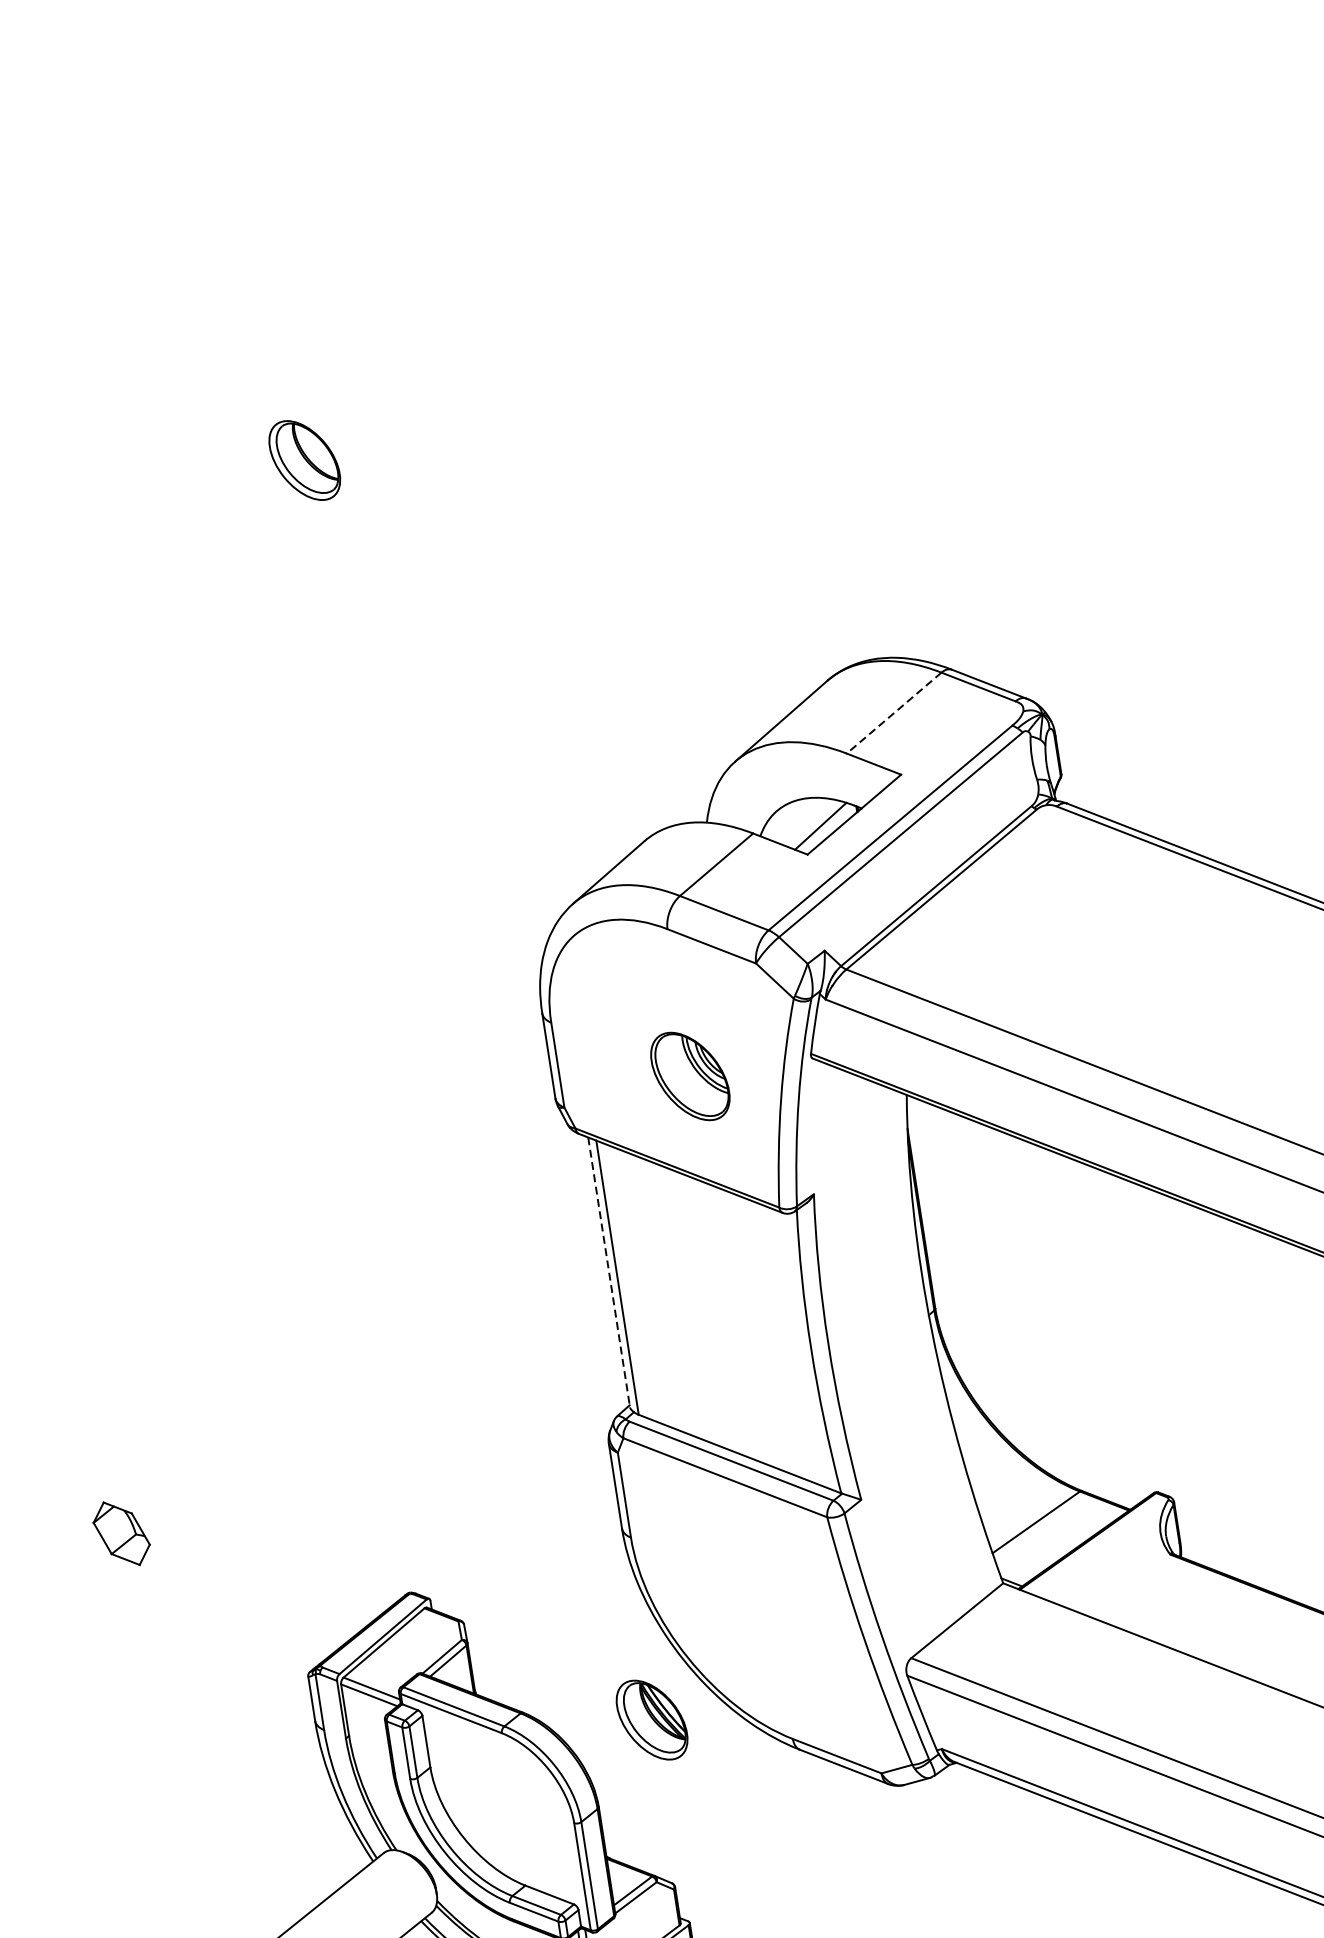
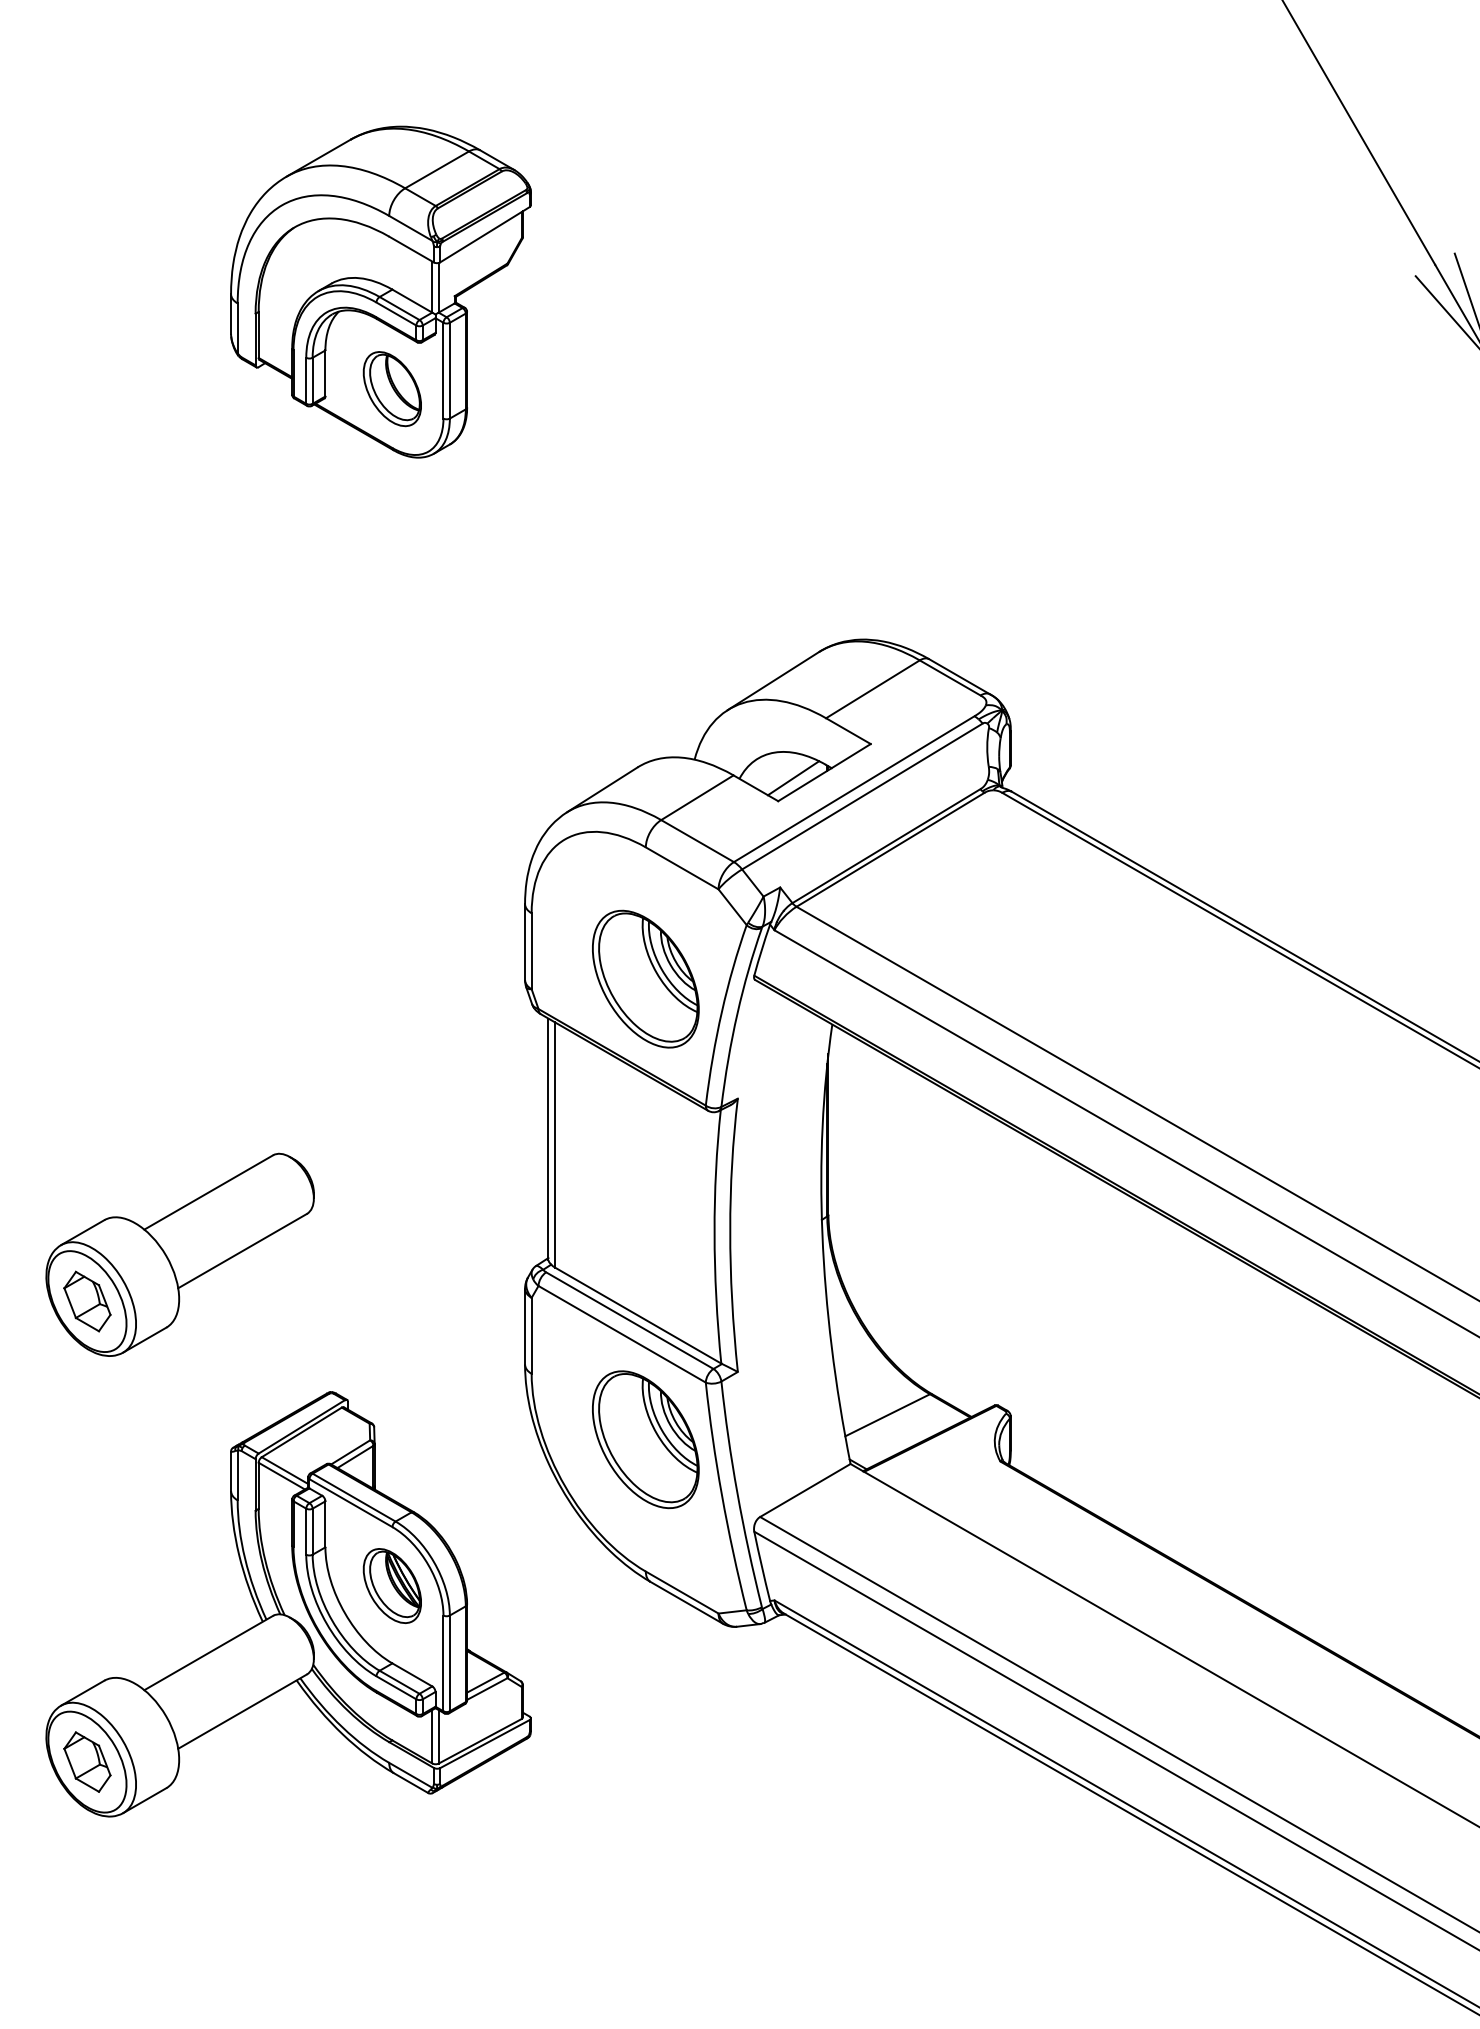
part: (274, 353) -> (380, 291), added
line: (893, 713) -> (872, 689), dashed -> solid
part: (689, 1075) -> (645, 978), size x1.67
line: (609, 1272) -> (548, 1139), dashed -> solid
part: (216, 1465) -> (179, 1254), added
part: (769, 1591) -> (645, 1439), added
part: (650, 1719) -> (391, 1585), moved

